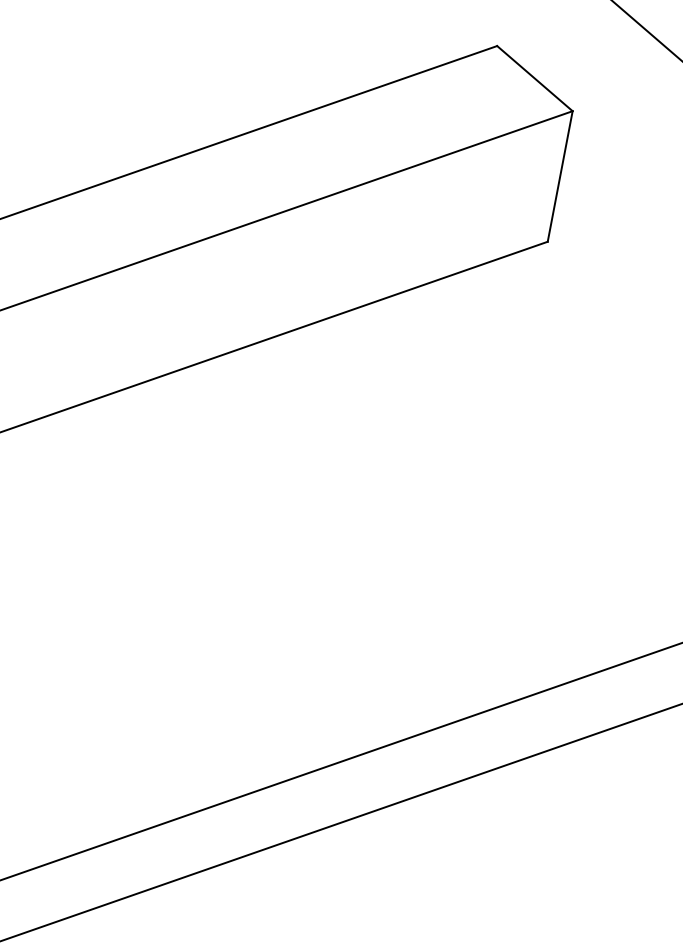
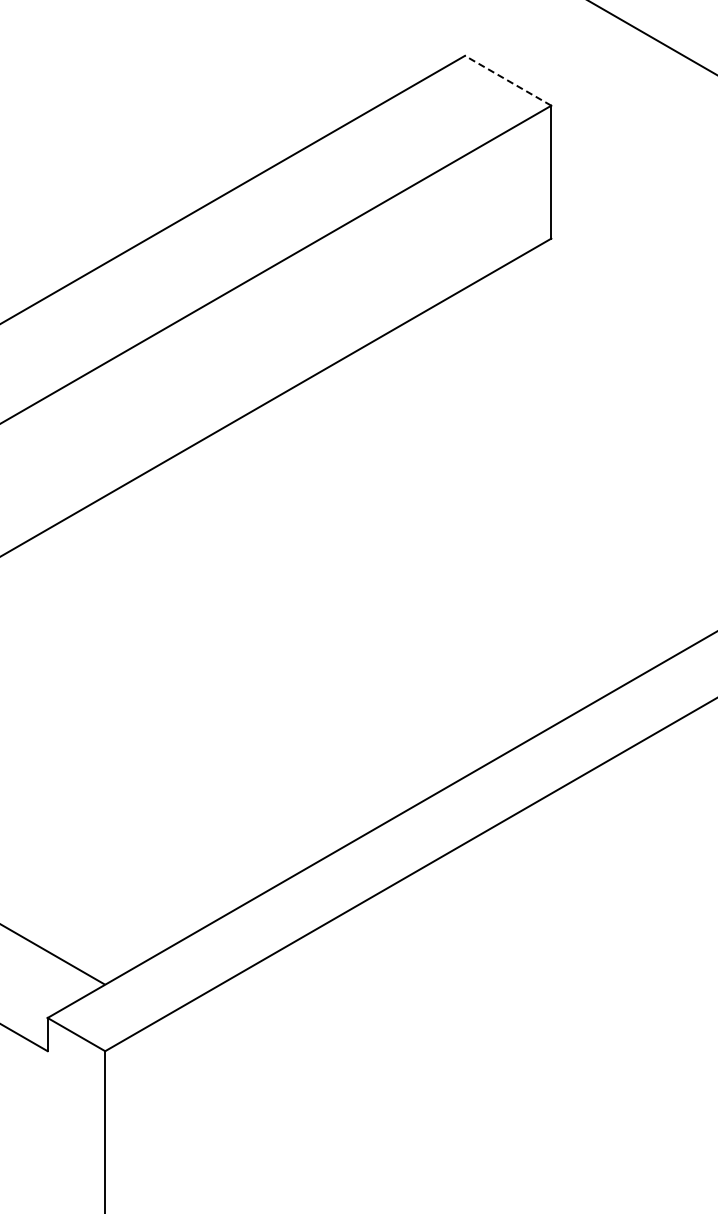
line: (535, 78) -> (508, 80), solid -> dashed

